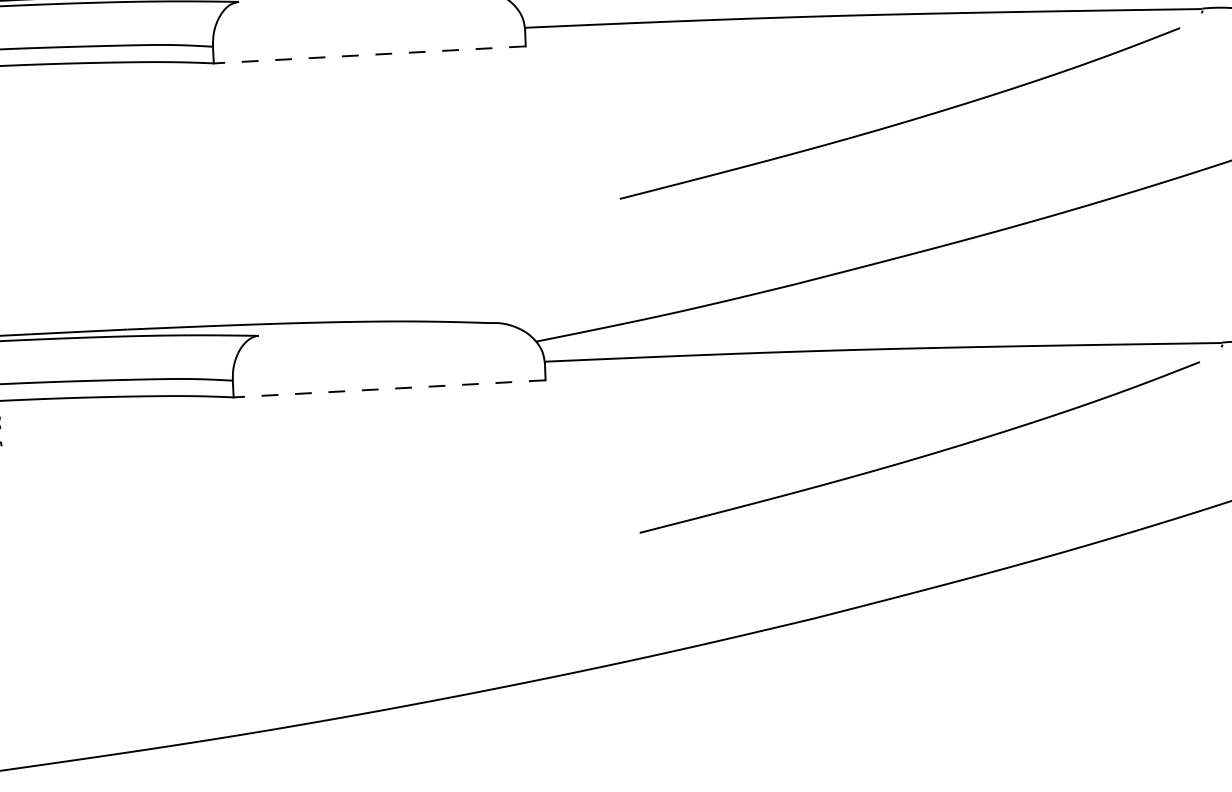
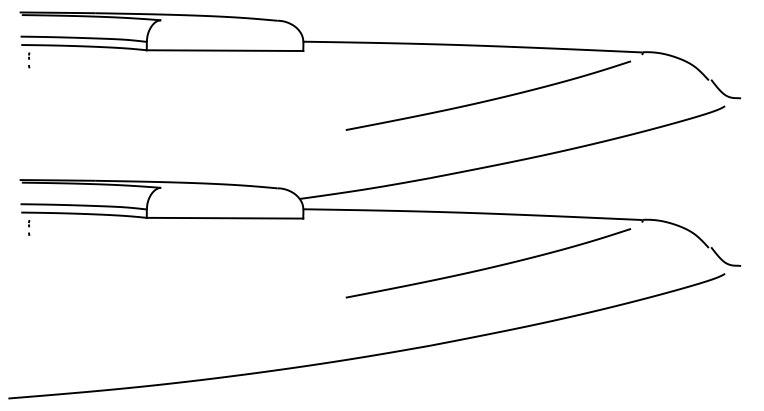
line: (368, 54) -> (224, 50), dashed -> solid
line: (388, 389) -> (224, 218), dashed -> solid

